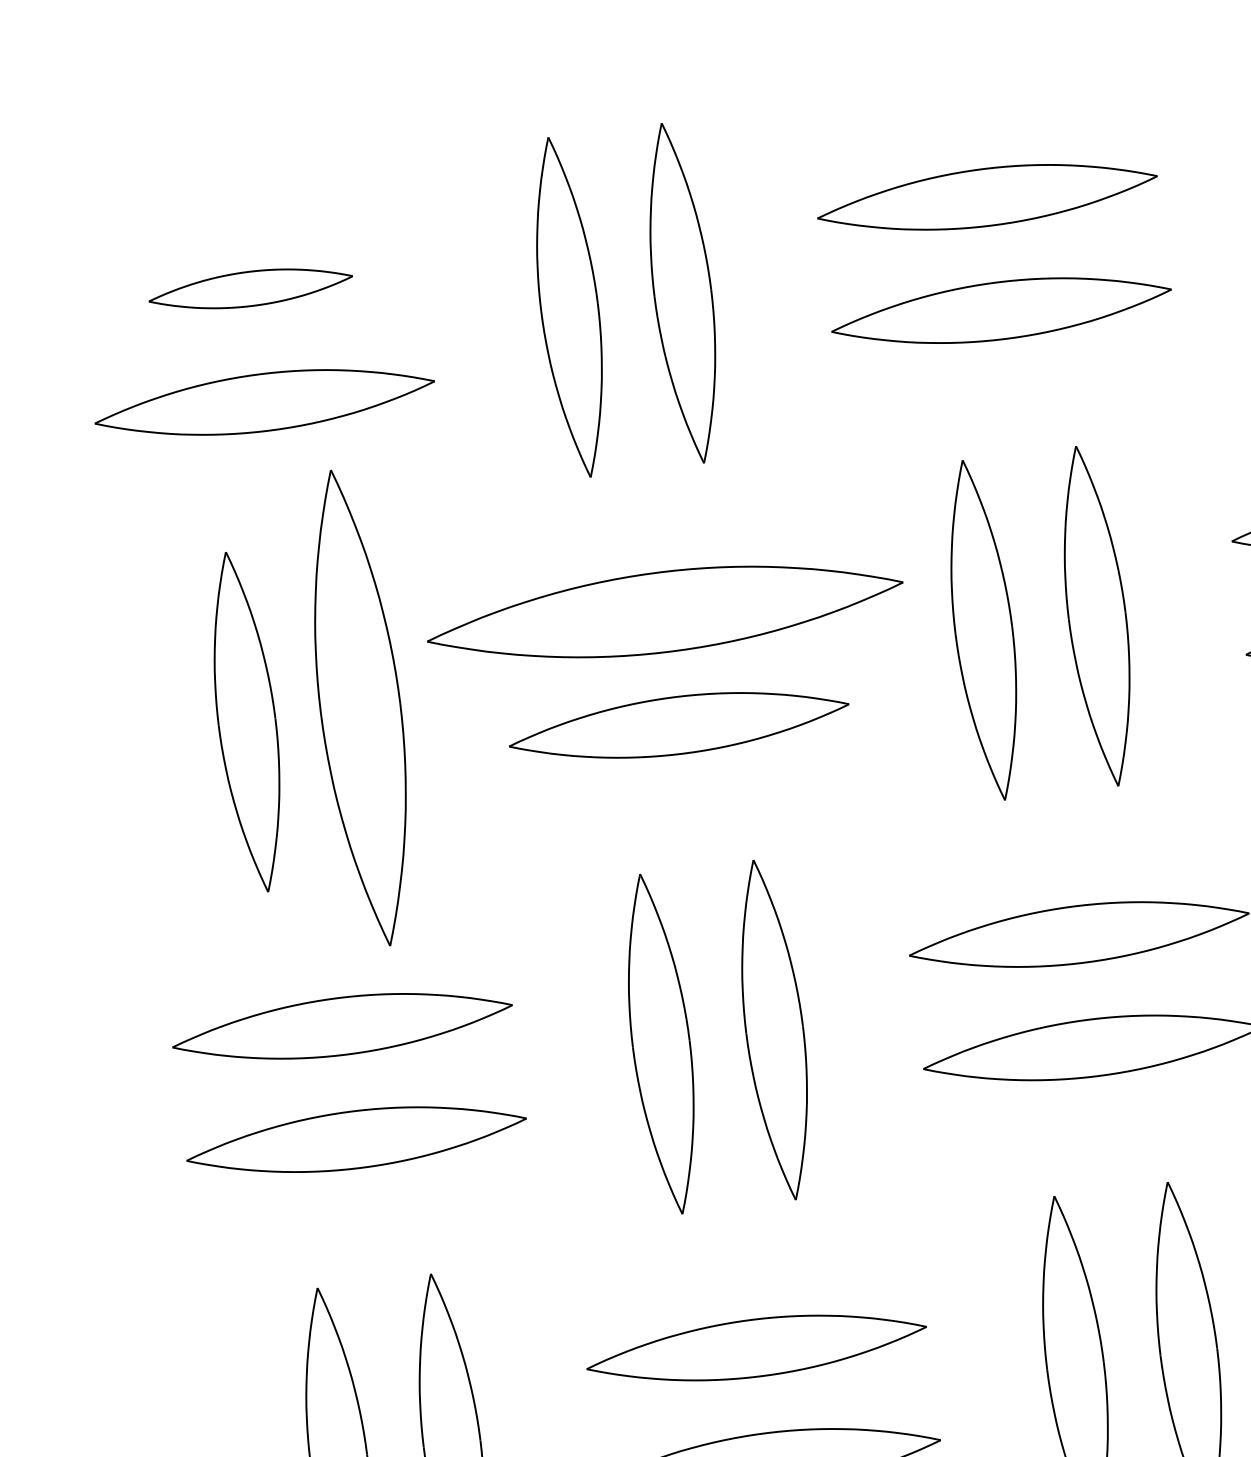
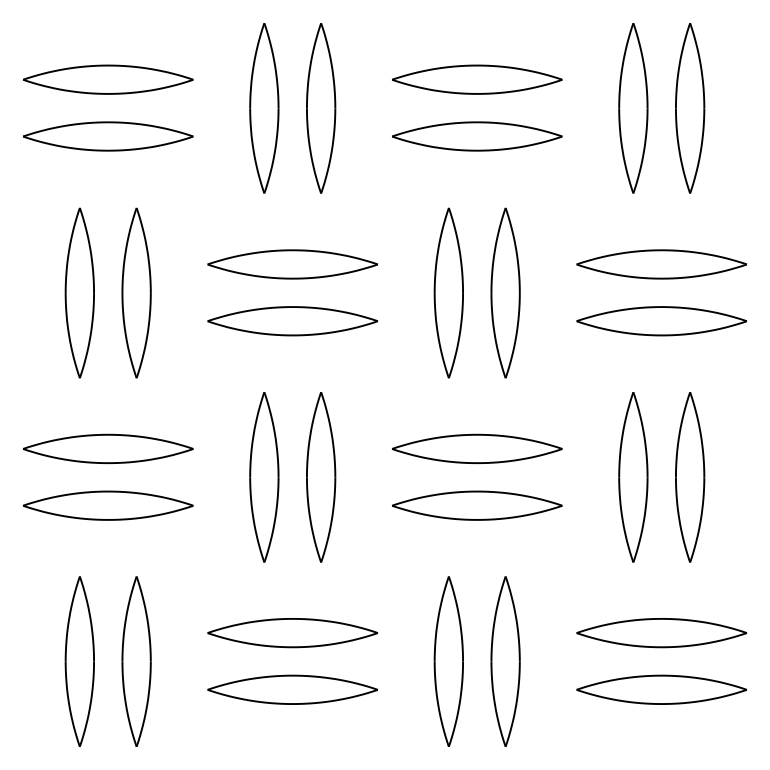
part: (251, 288) -> (108, 79), size x1.67
part: (664, 612) -> (292, 264), size x0.71
part: (360, 706) -> (136, 292), size x0.71

